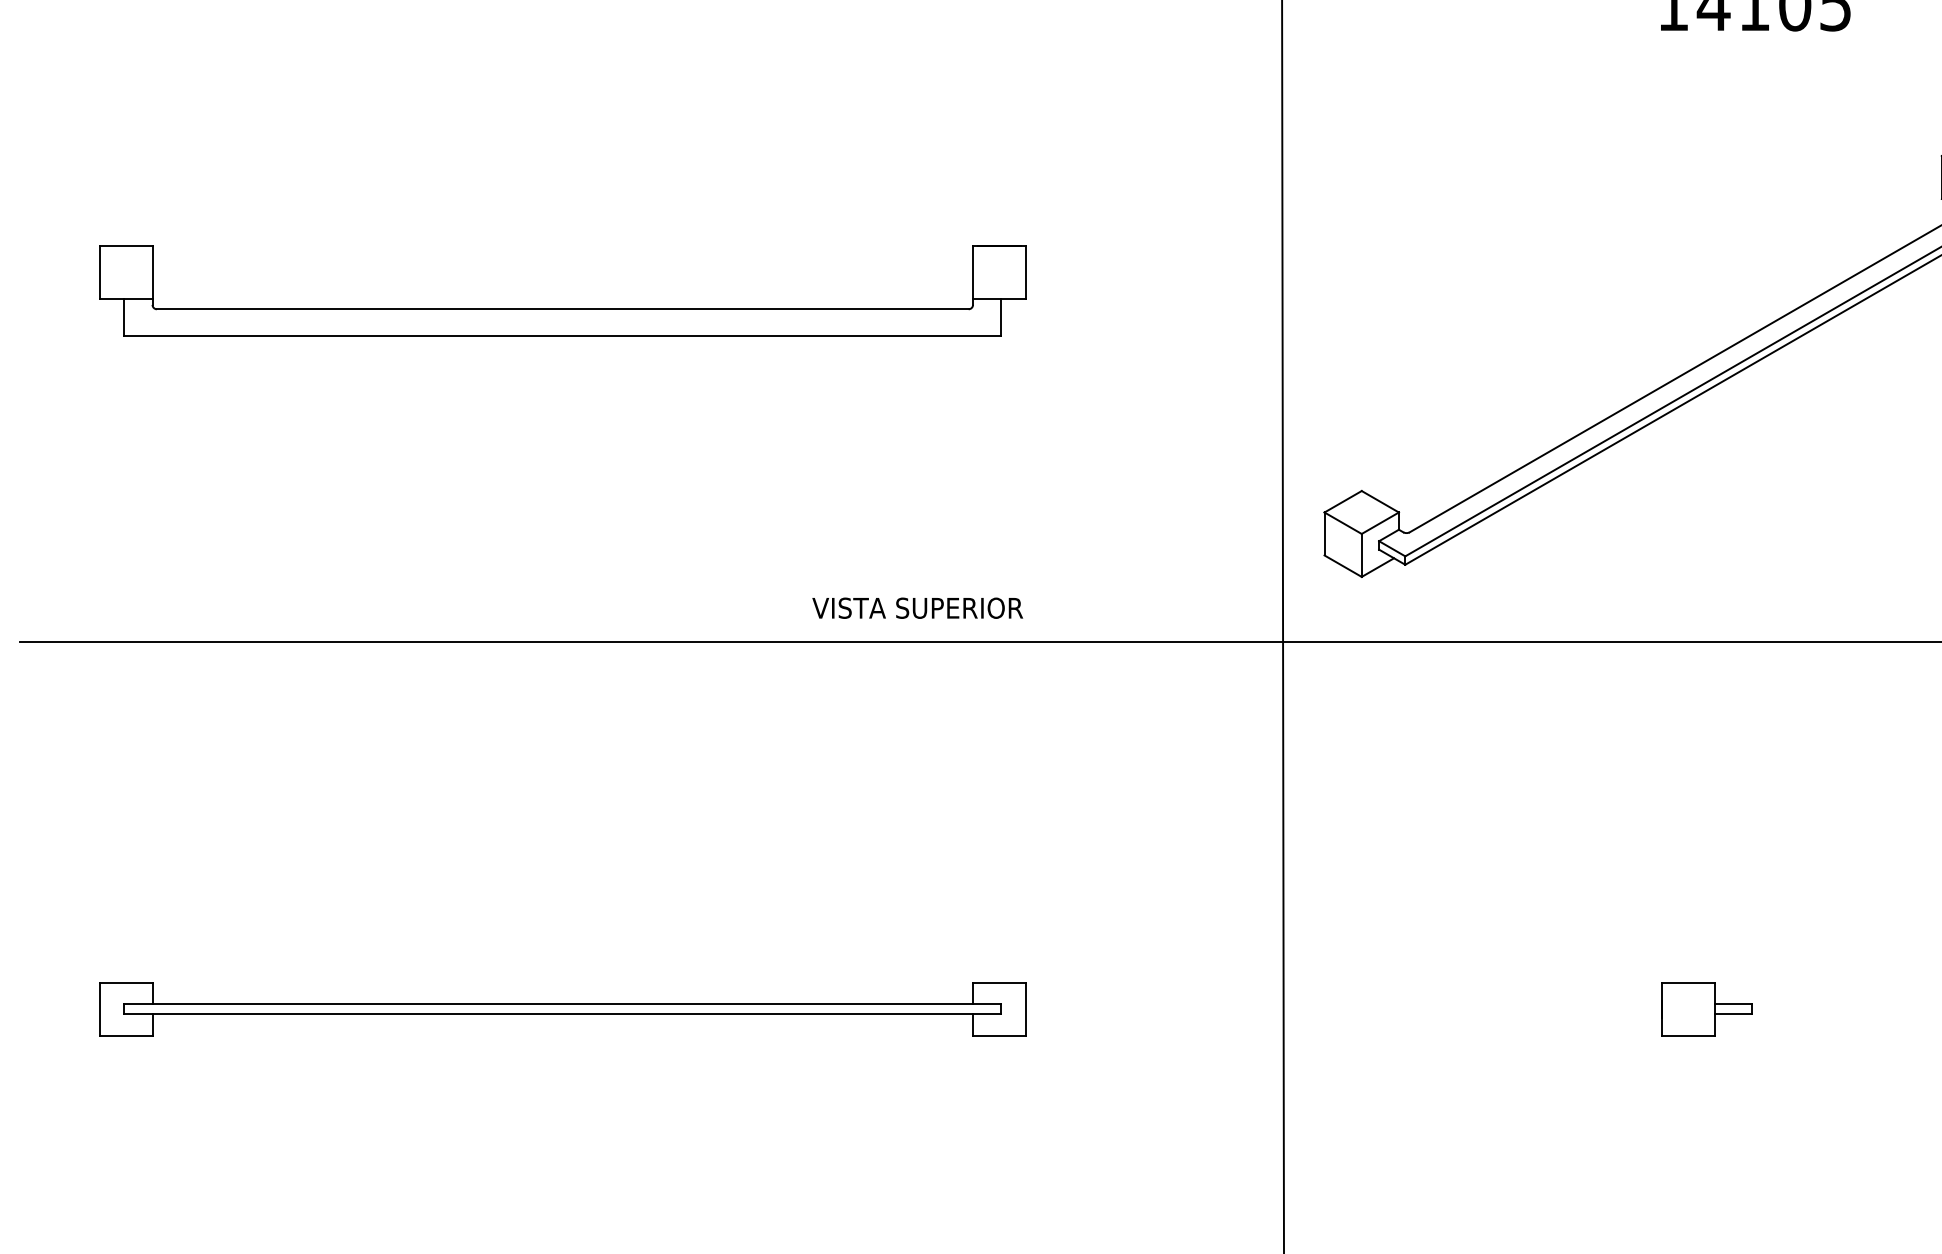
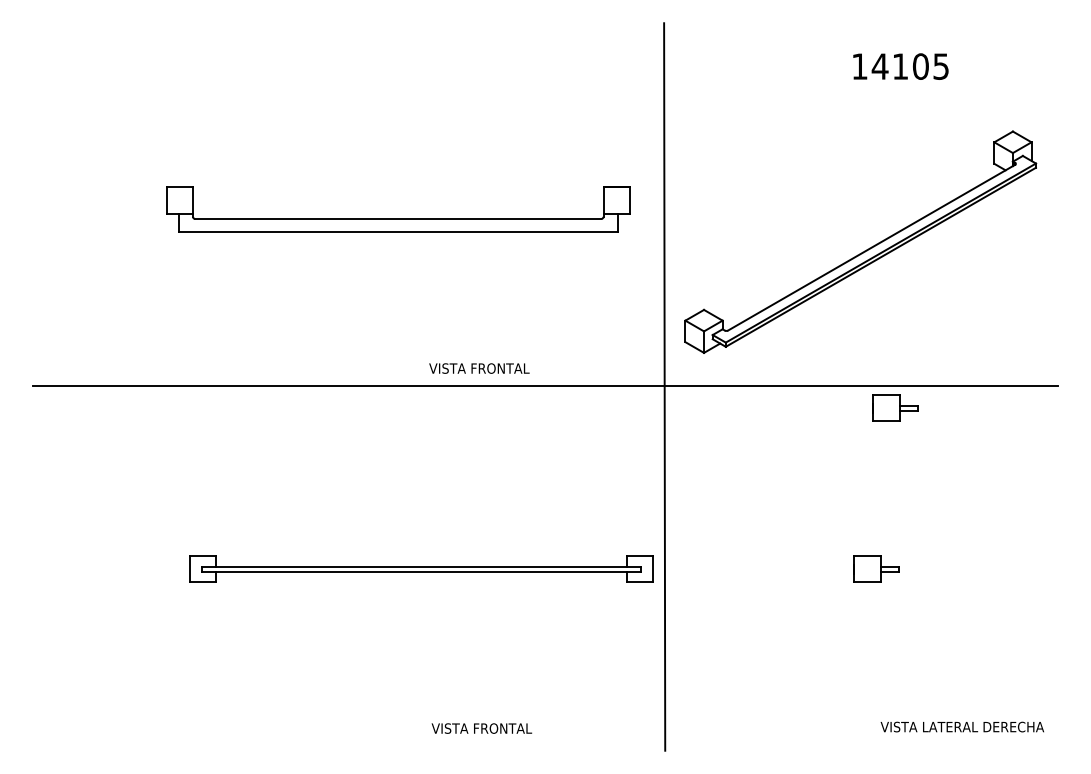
part: (563, 308) -> (398, 218), moved
text: (958, 608) -> (502, 368), VISTA SUPERIOR -> VISTA FRONTAL
part: (1744, 686) -> (895, 407), added
part: (563, 1007) -> (421, 568), moved

